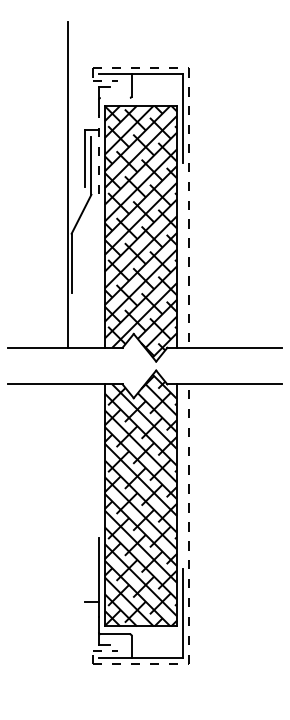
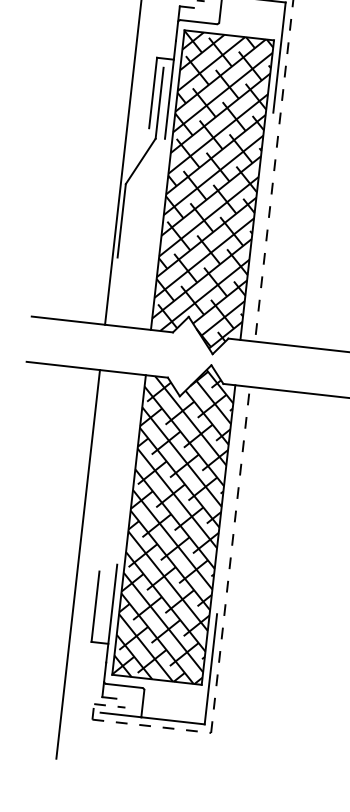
line: (114, 97) -> (197, 21), added
line: (98, 154) -> (170, 89), dashed -> solid
line: (67, 541) -> (77, 564), added
line: (85, 573) -> (95, 606), added

